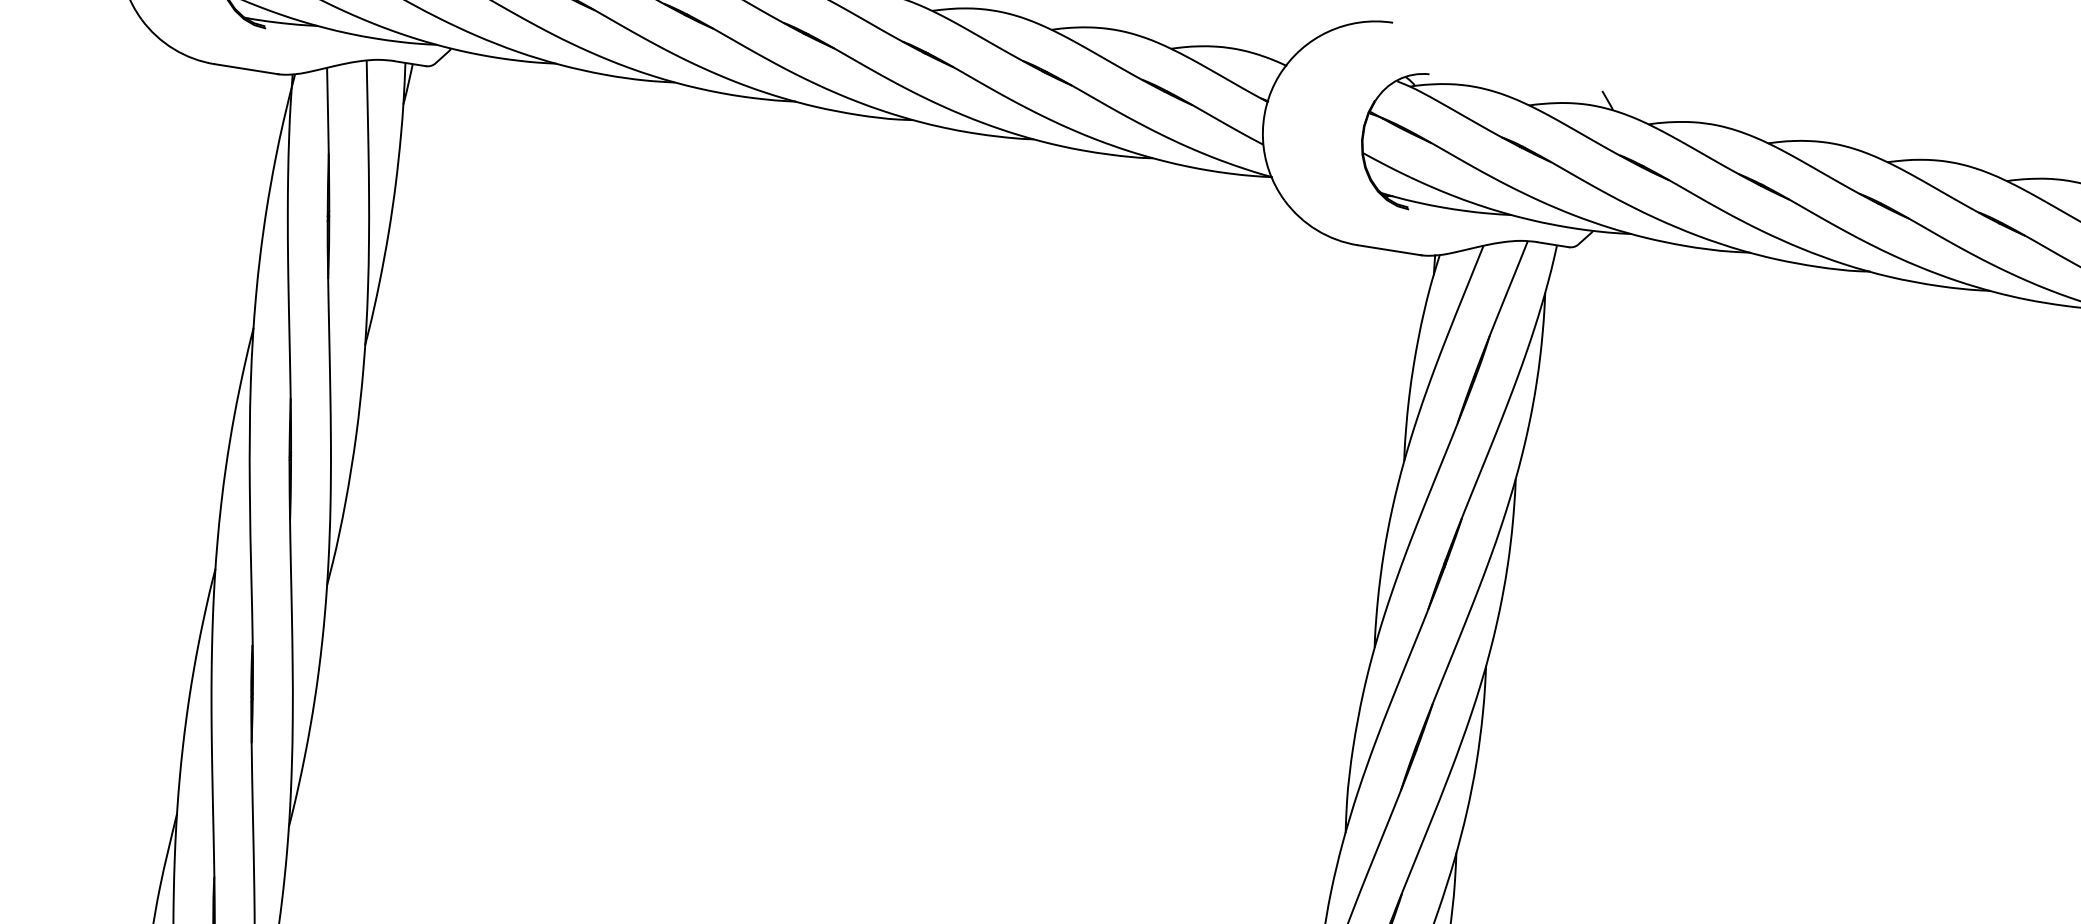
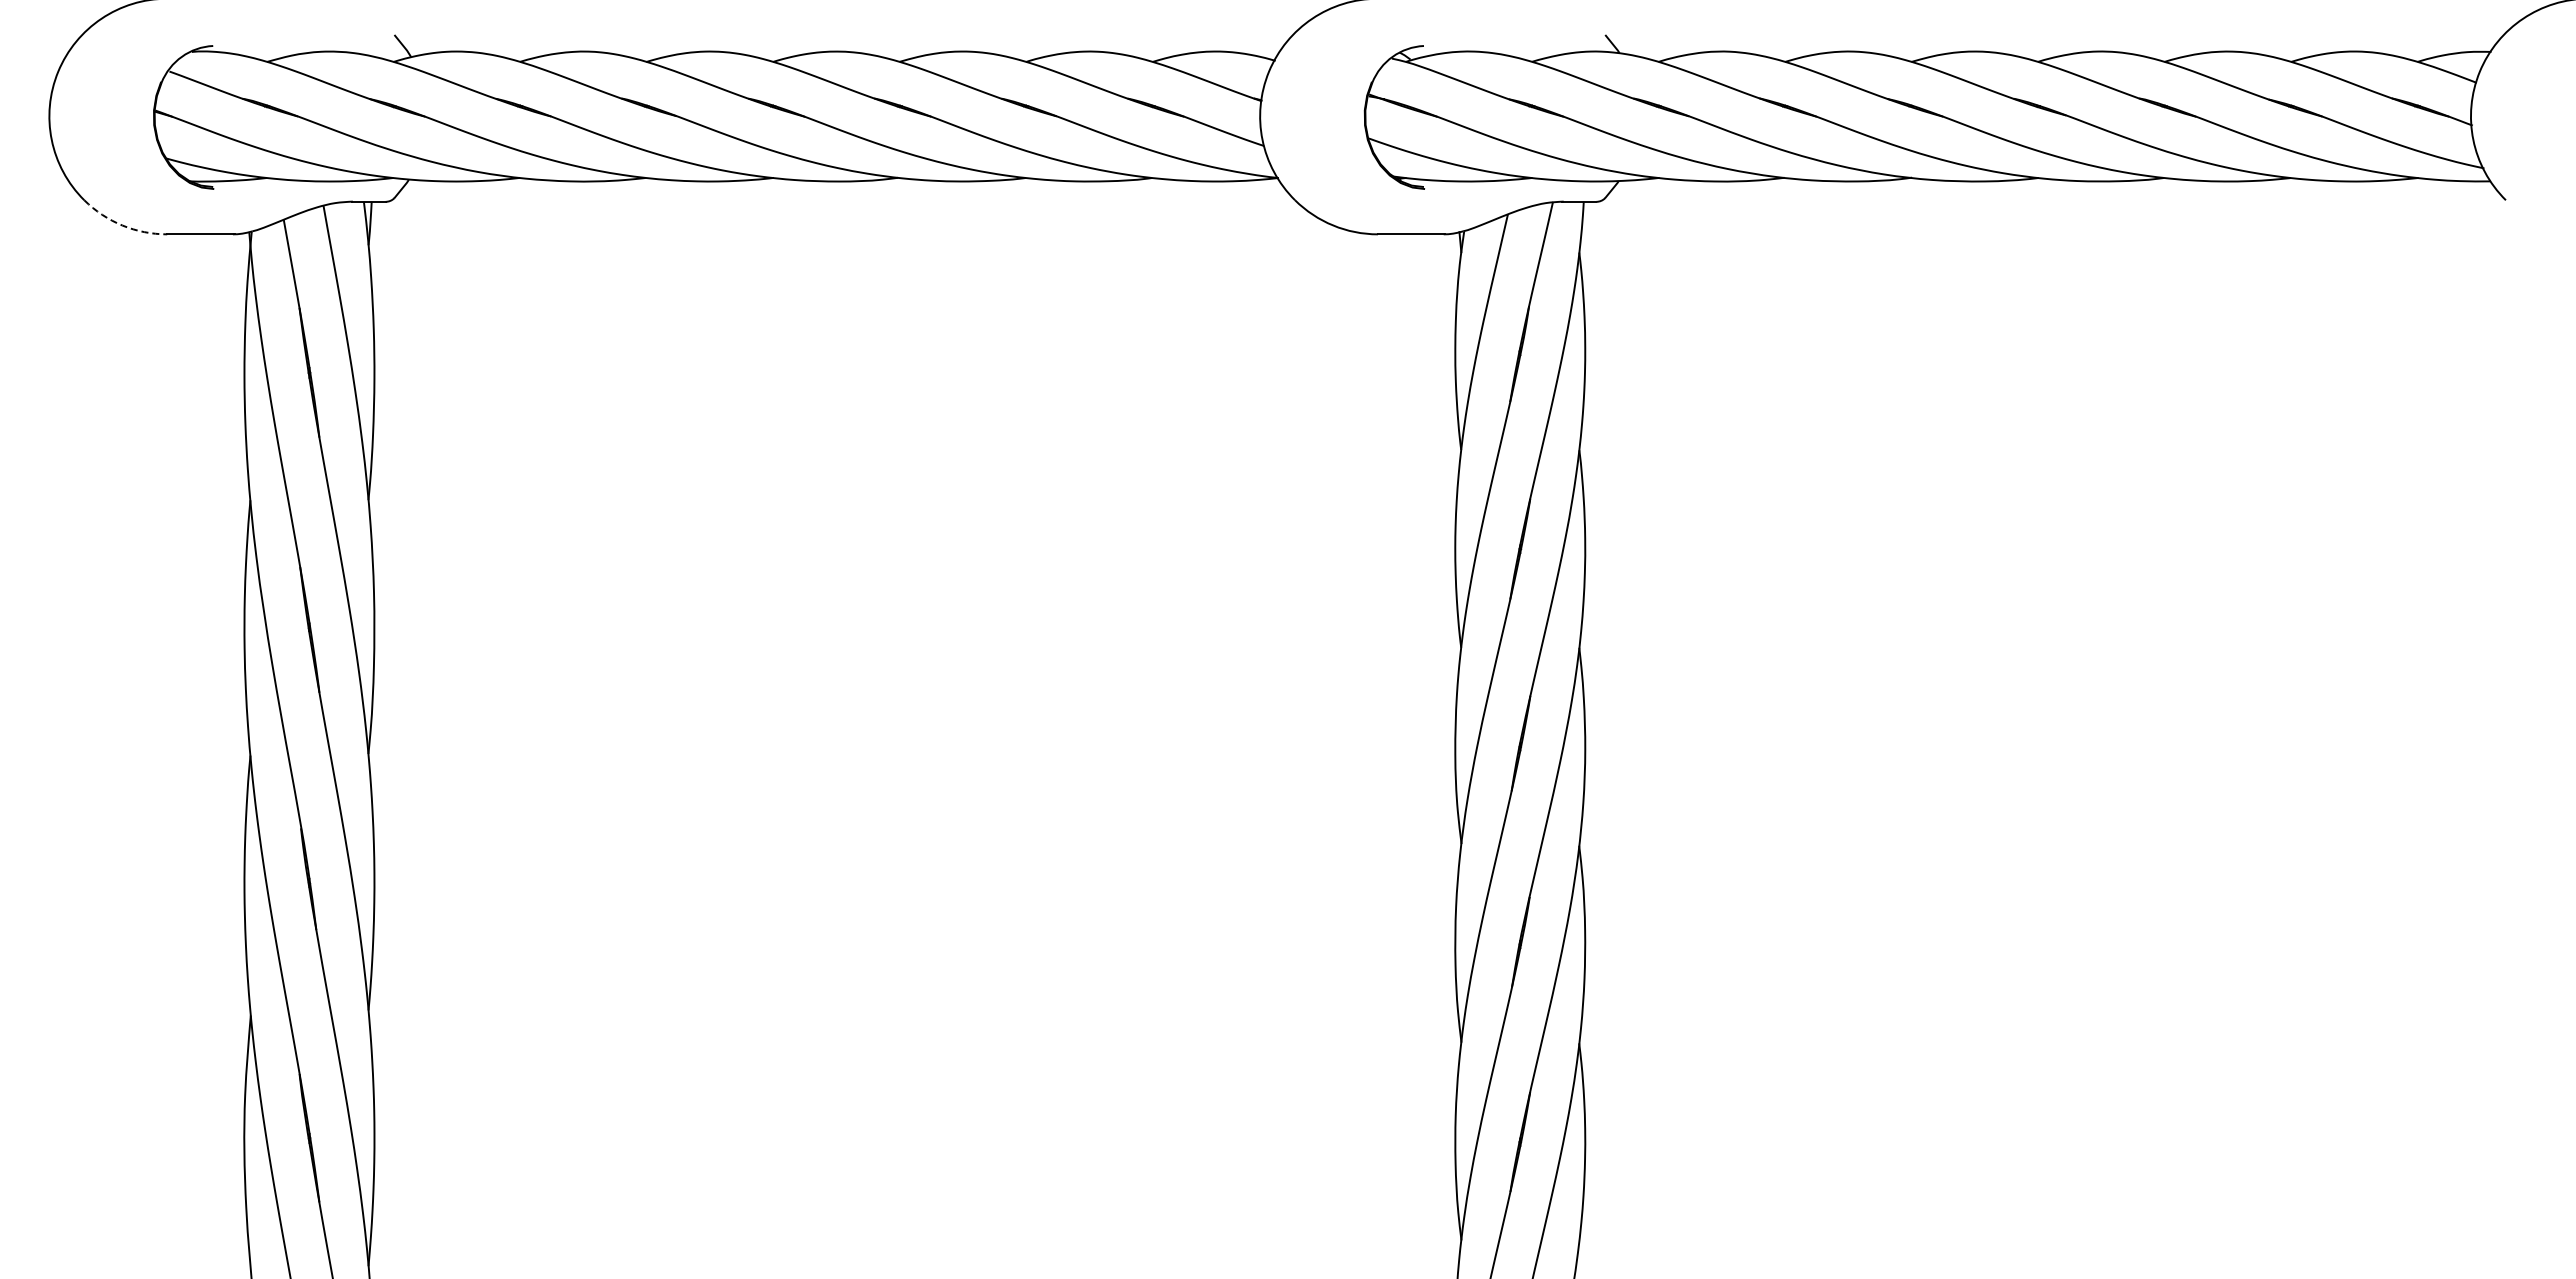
arc: (173, 49) -> (122, 225), solid -> dashed

